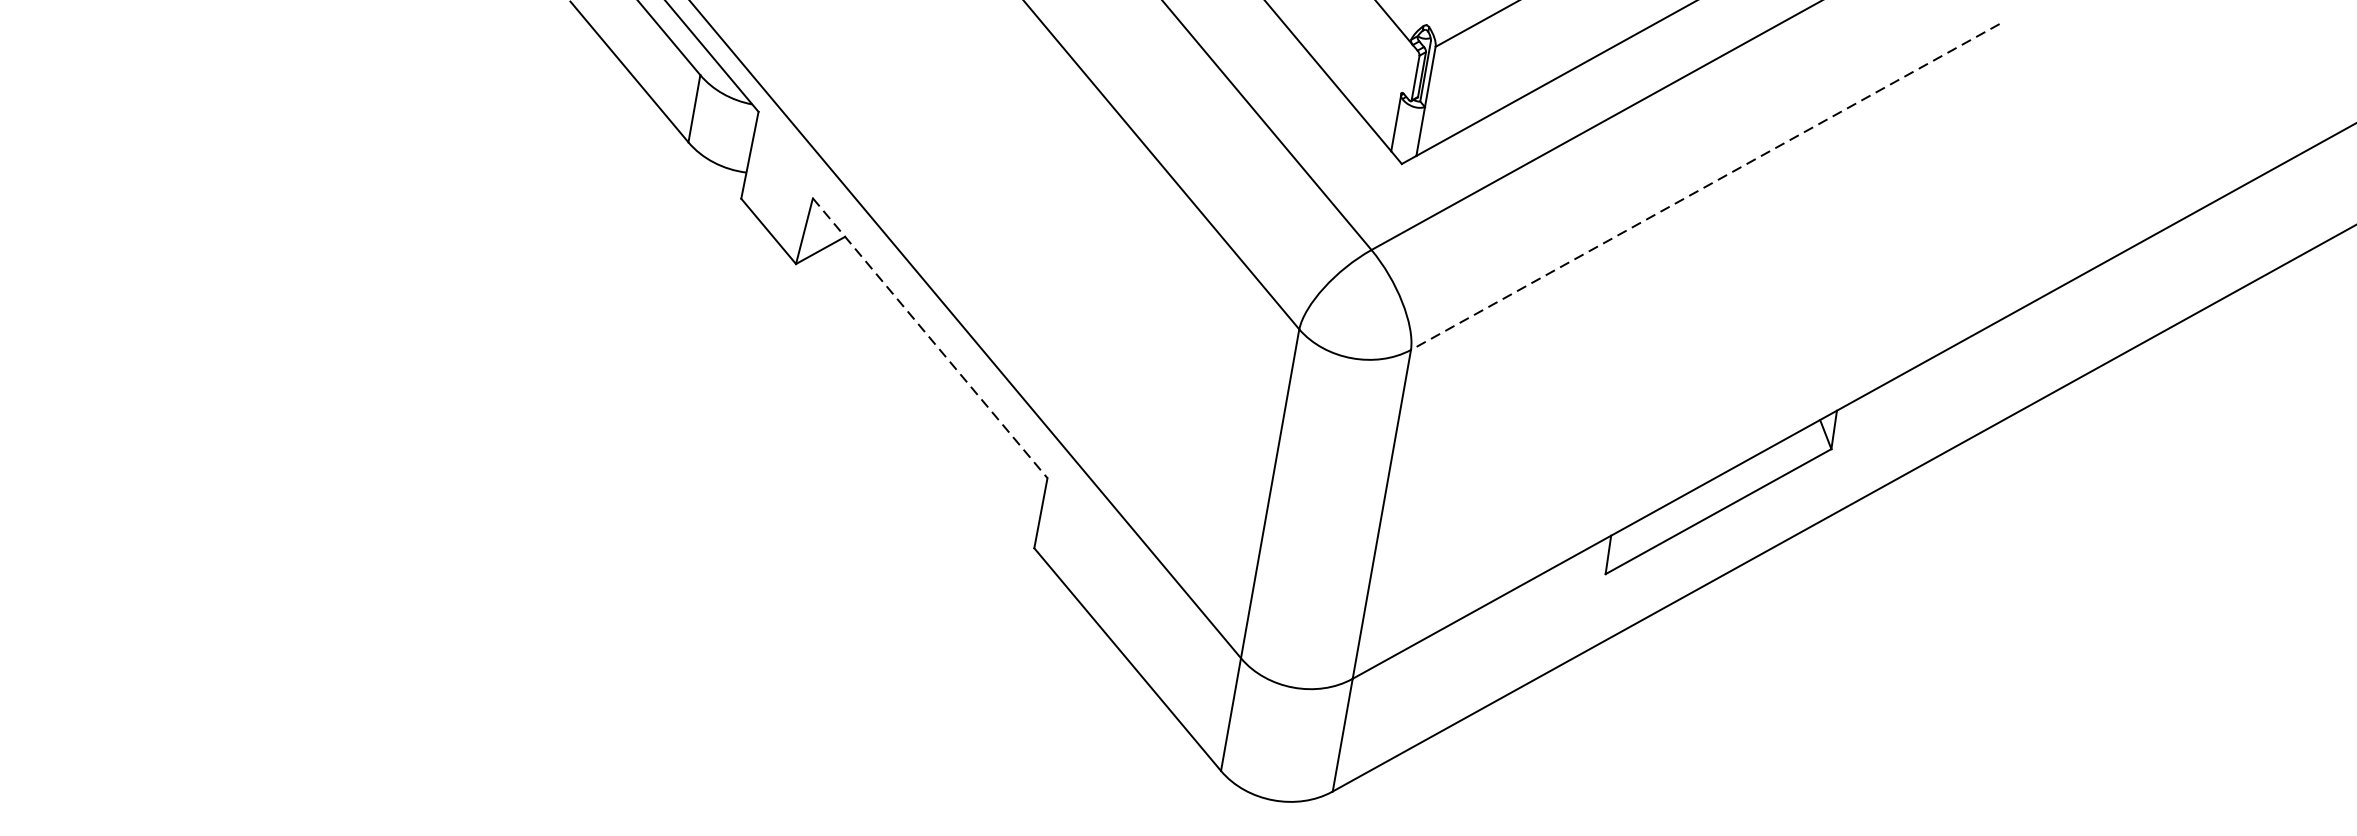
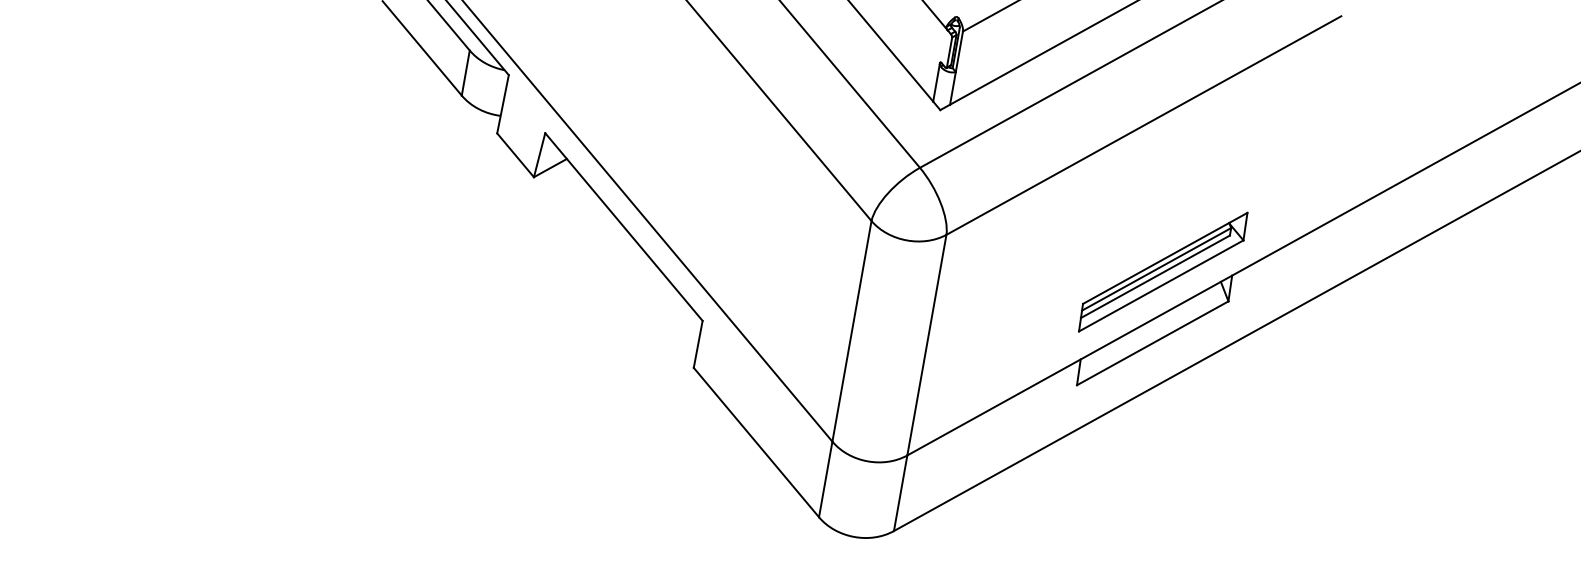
line: (1704, 186) -> (1143, 125), dashed -> solid
line: (931, 338) -> (624, 227), dashed -> solid
part: (1734, 404) -> (1163, 271), added

